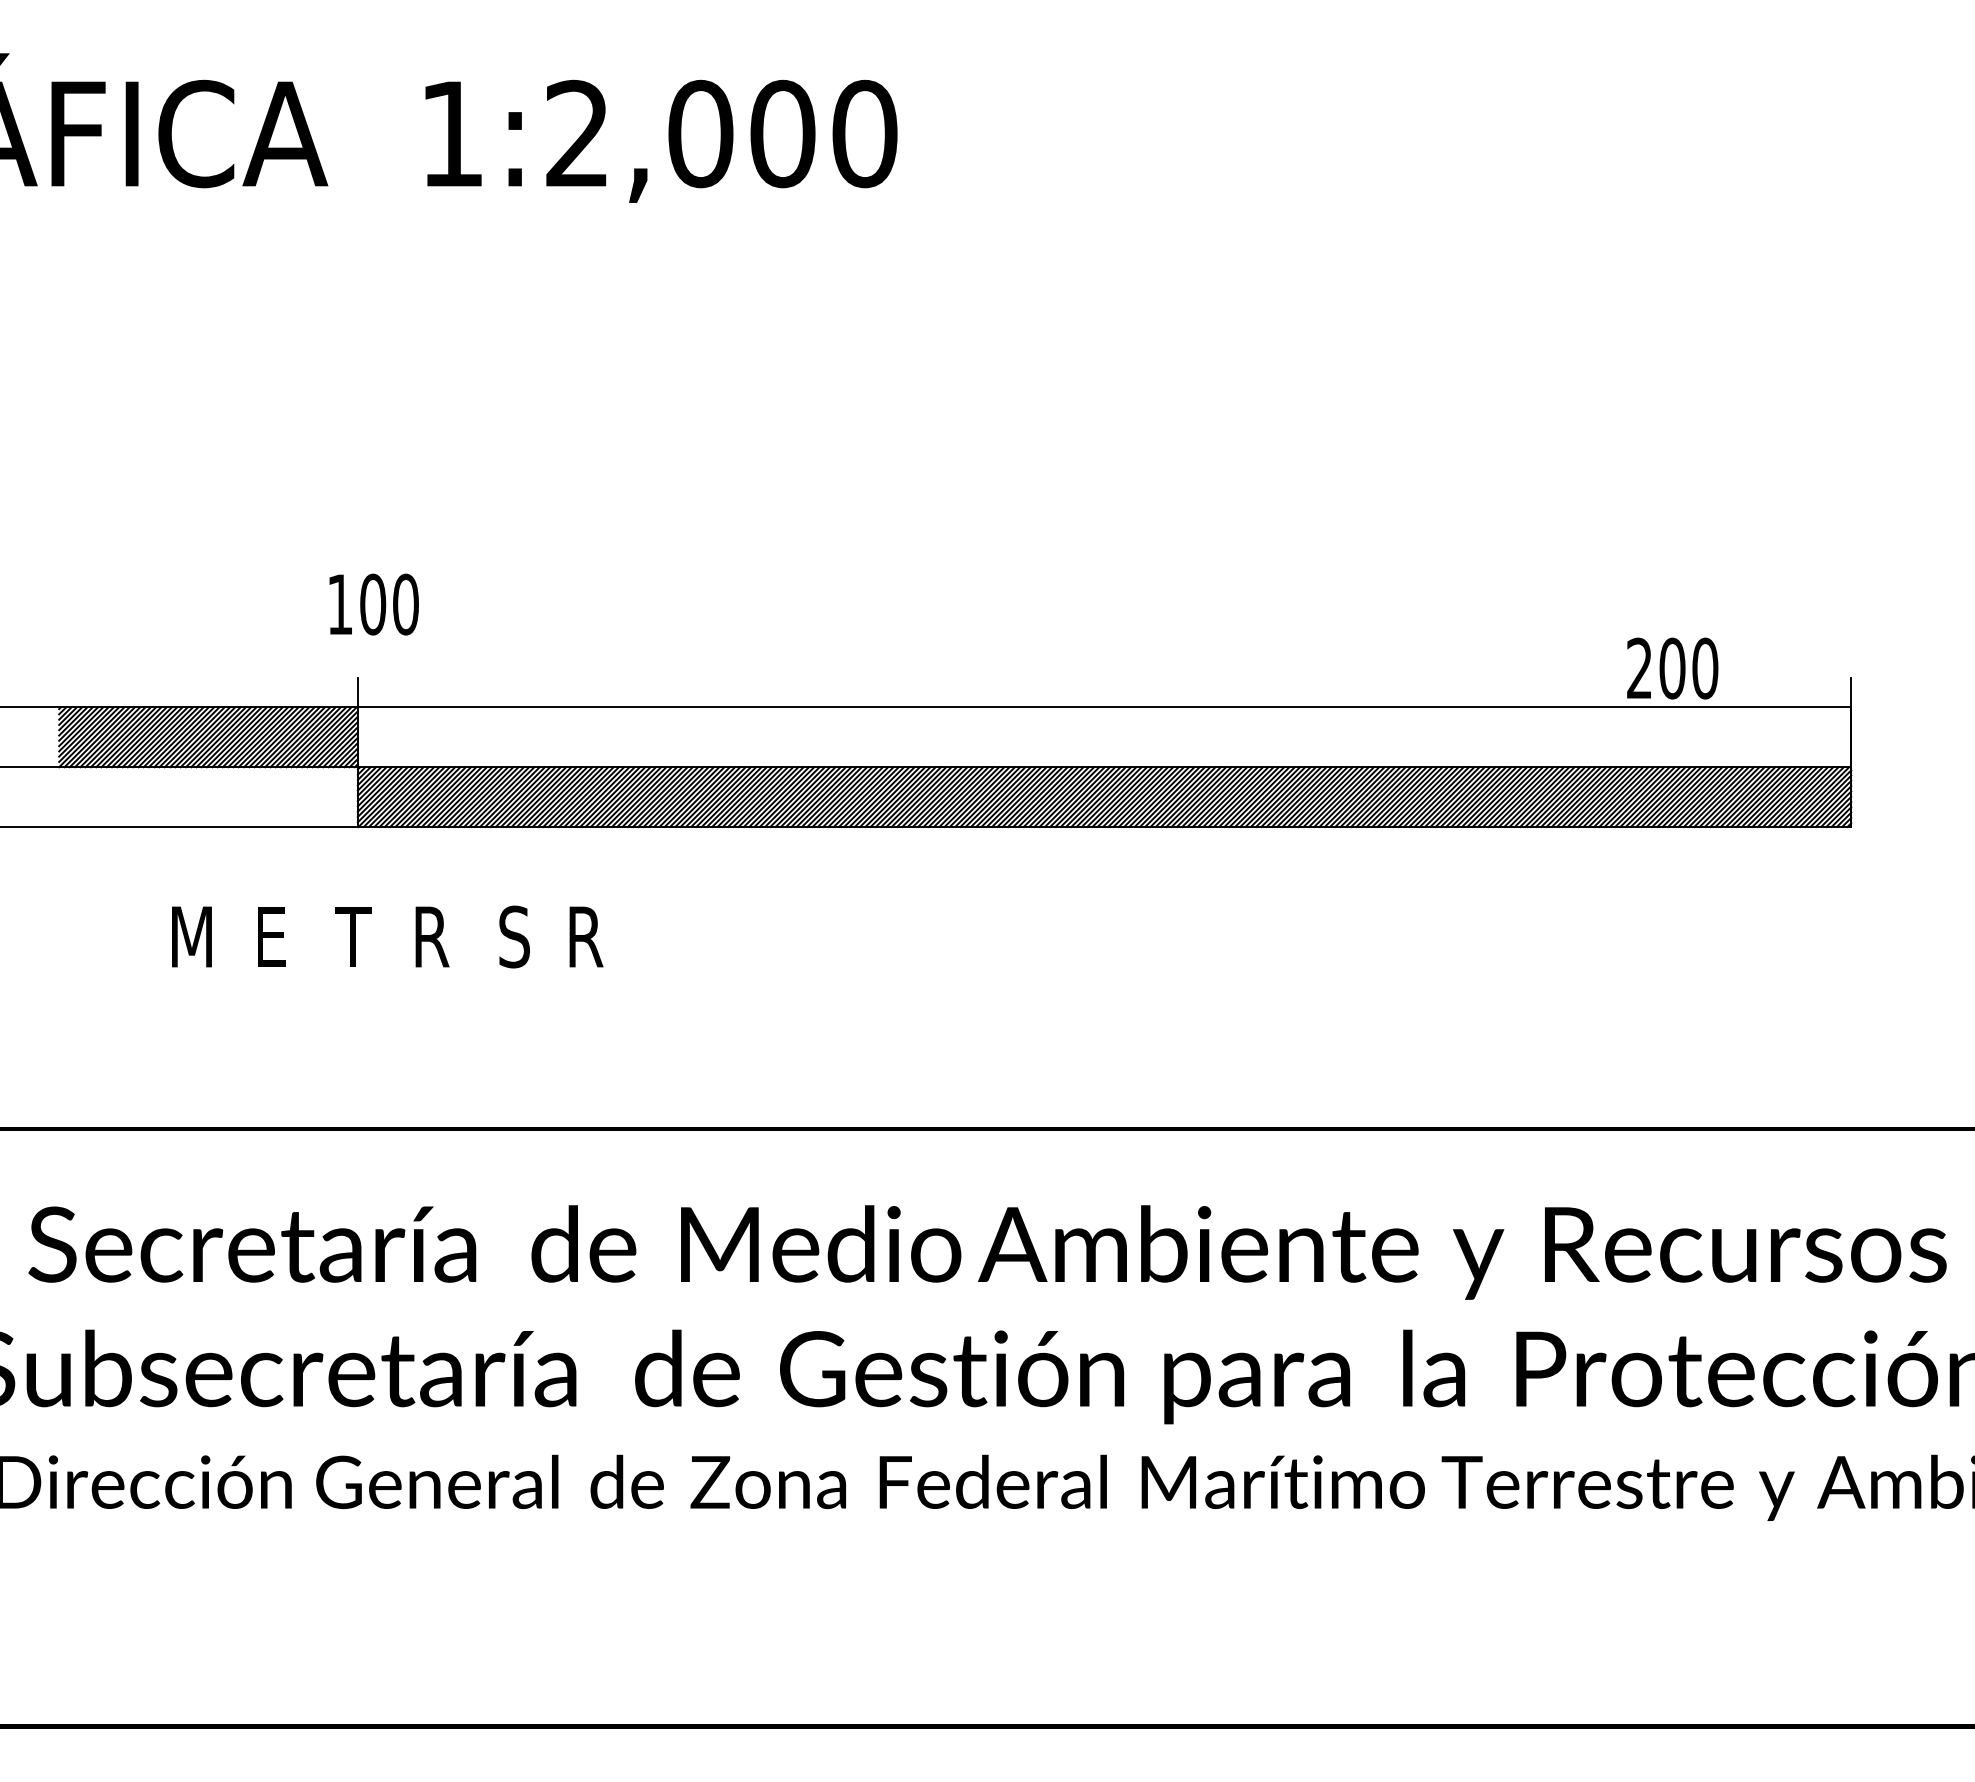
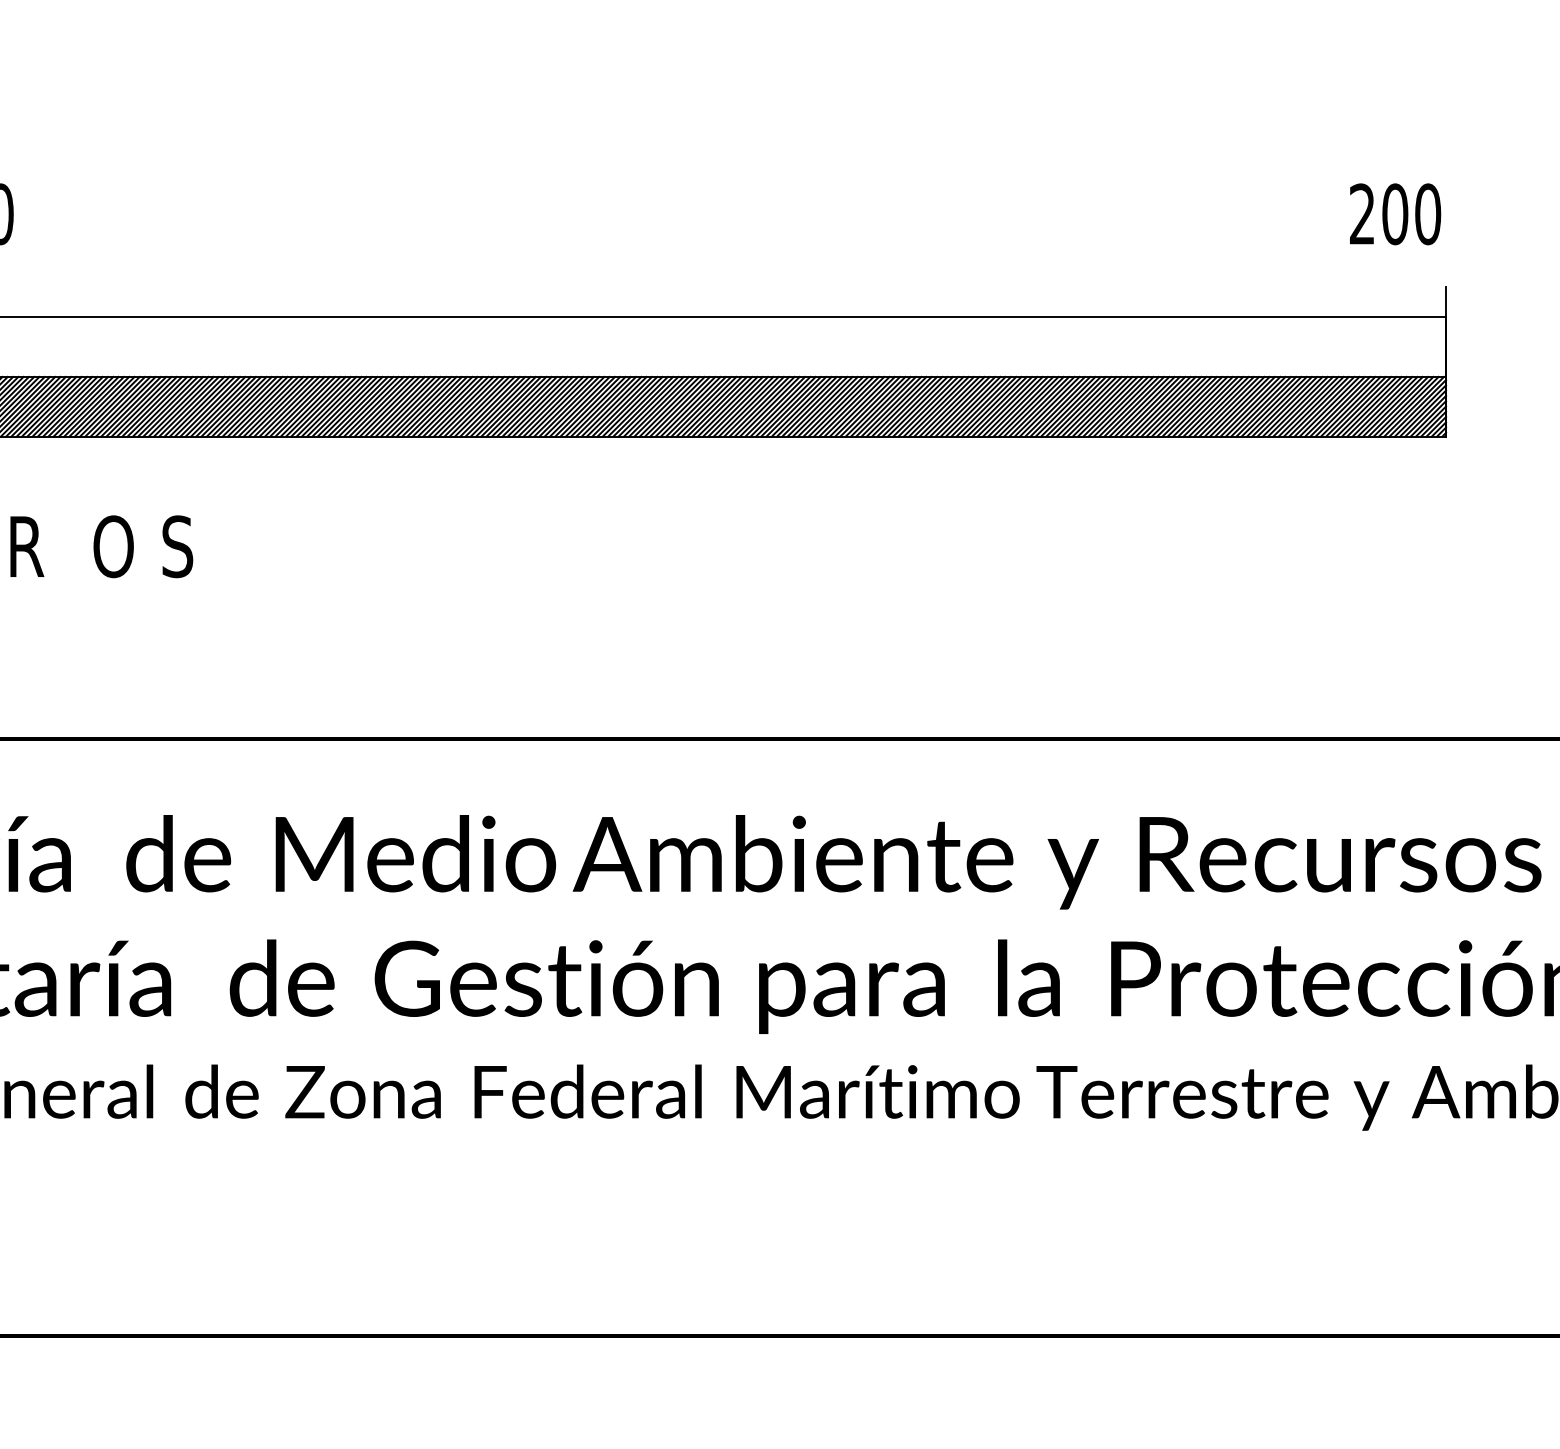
text: (1672, 668) -> (1395, 214), moved
text: (518, 936) -> (113, 546), S -> O
text: (585, 936) -> (180, 546), R -> S

